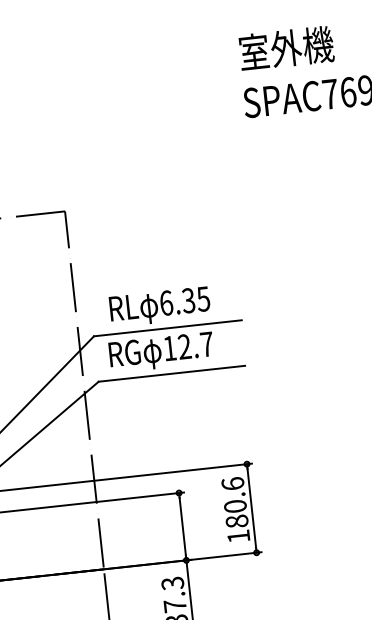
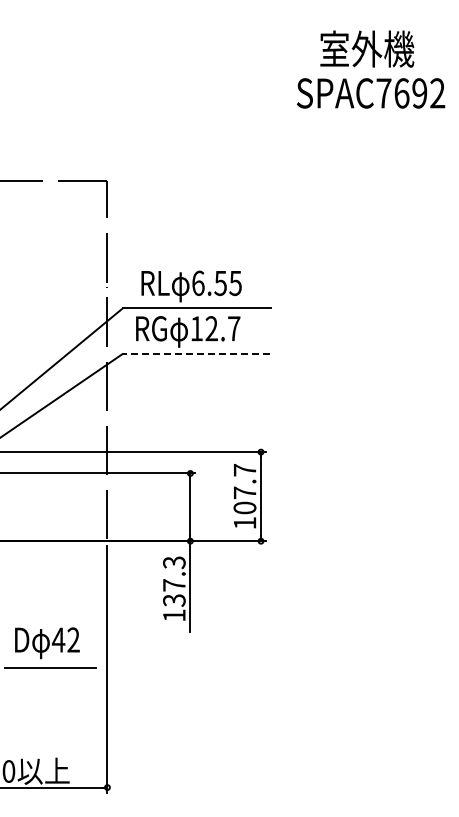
text: (286, 47) -> (367, 48), moved
text: (188, 299) -> (220, 282), 6.35 -> 6.55
line: (172, 374) -> (196, 354), solid -> dashed
text: (234, 502) -> (244, 488), 180.6 -> 107.7

